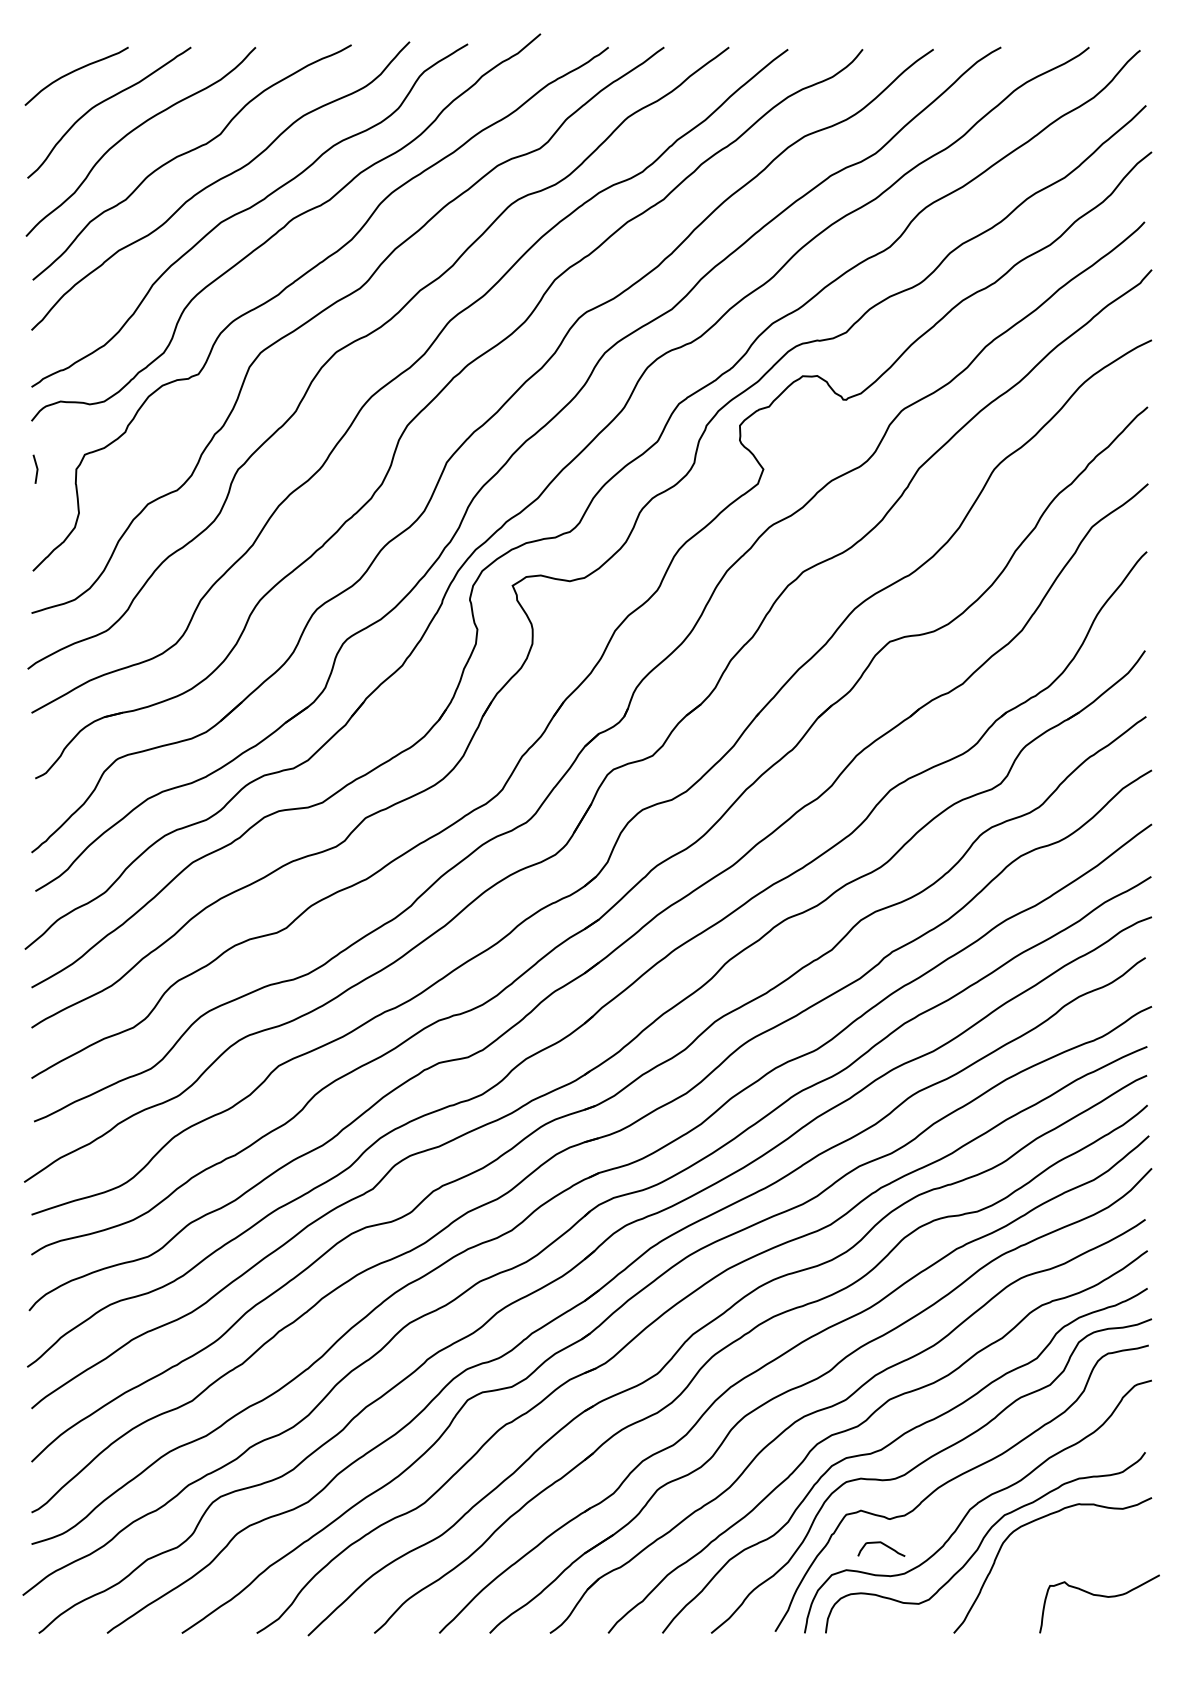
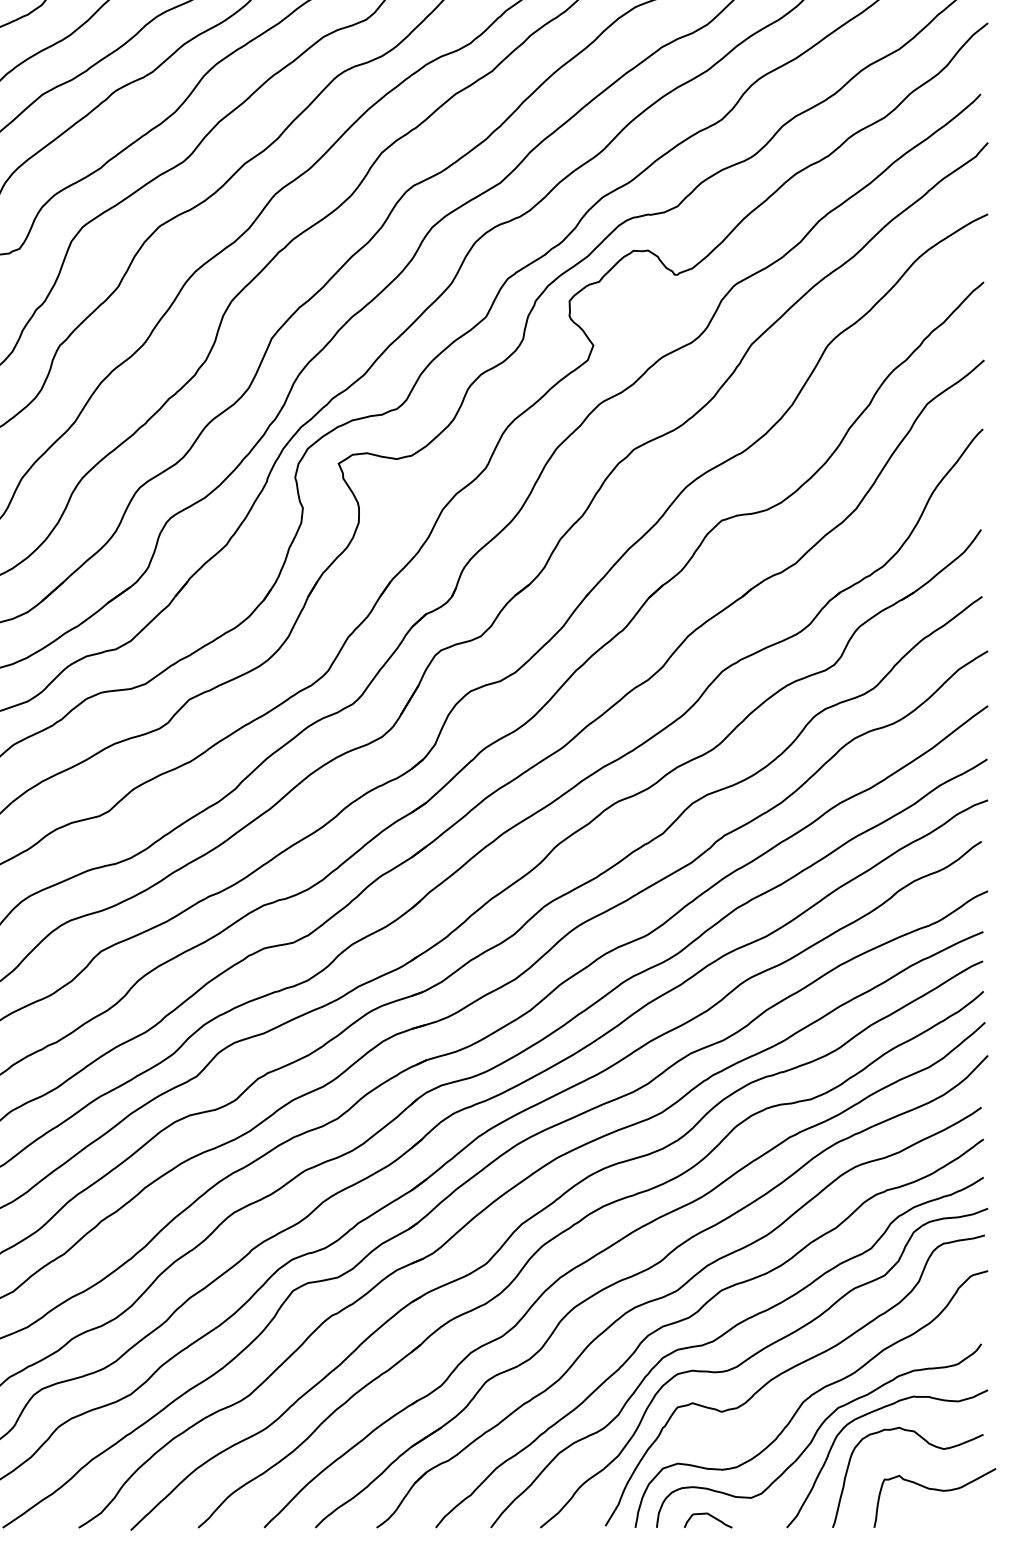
curve: (882, 1544) -> (709, 1515), moved
curve: (1093, 1551) -> (928, 1444), added

